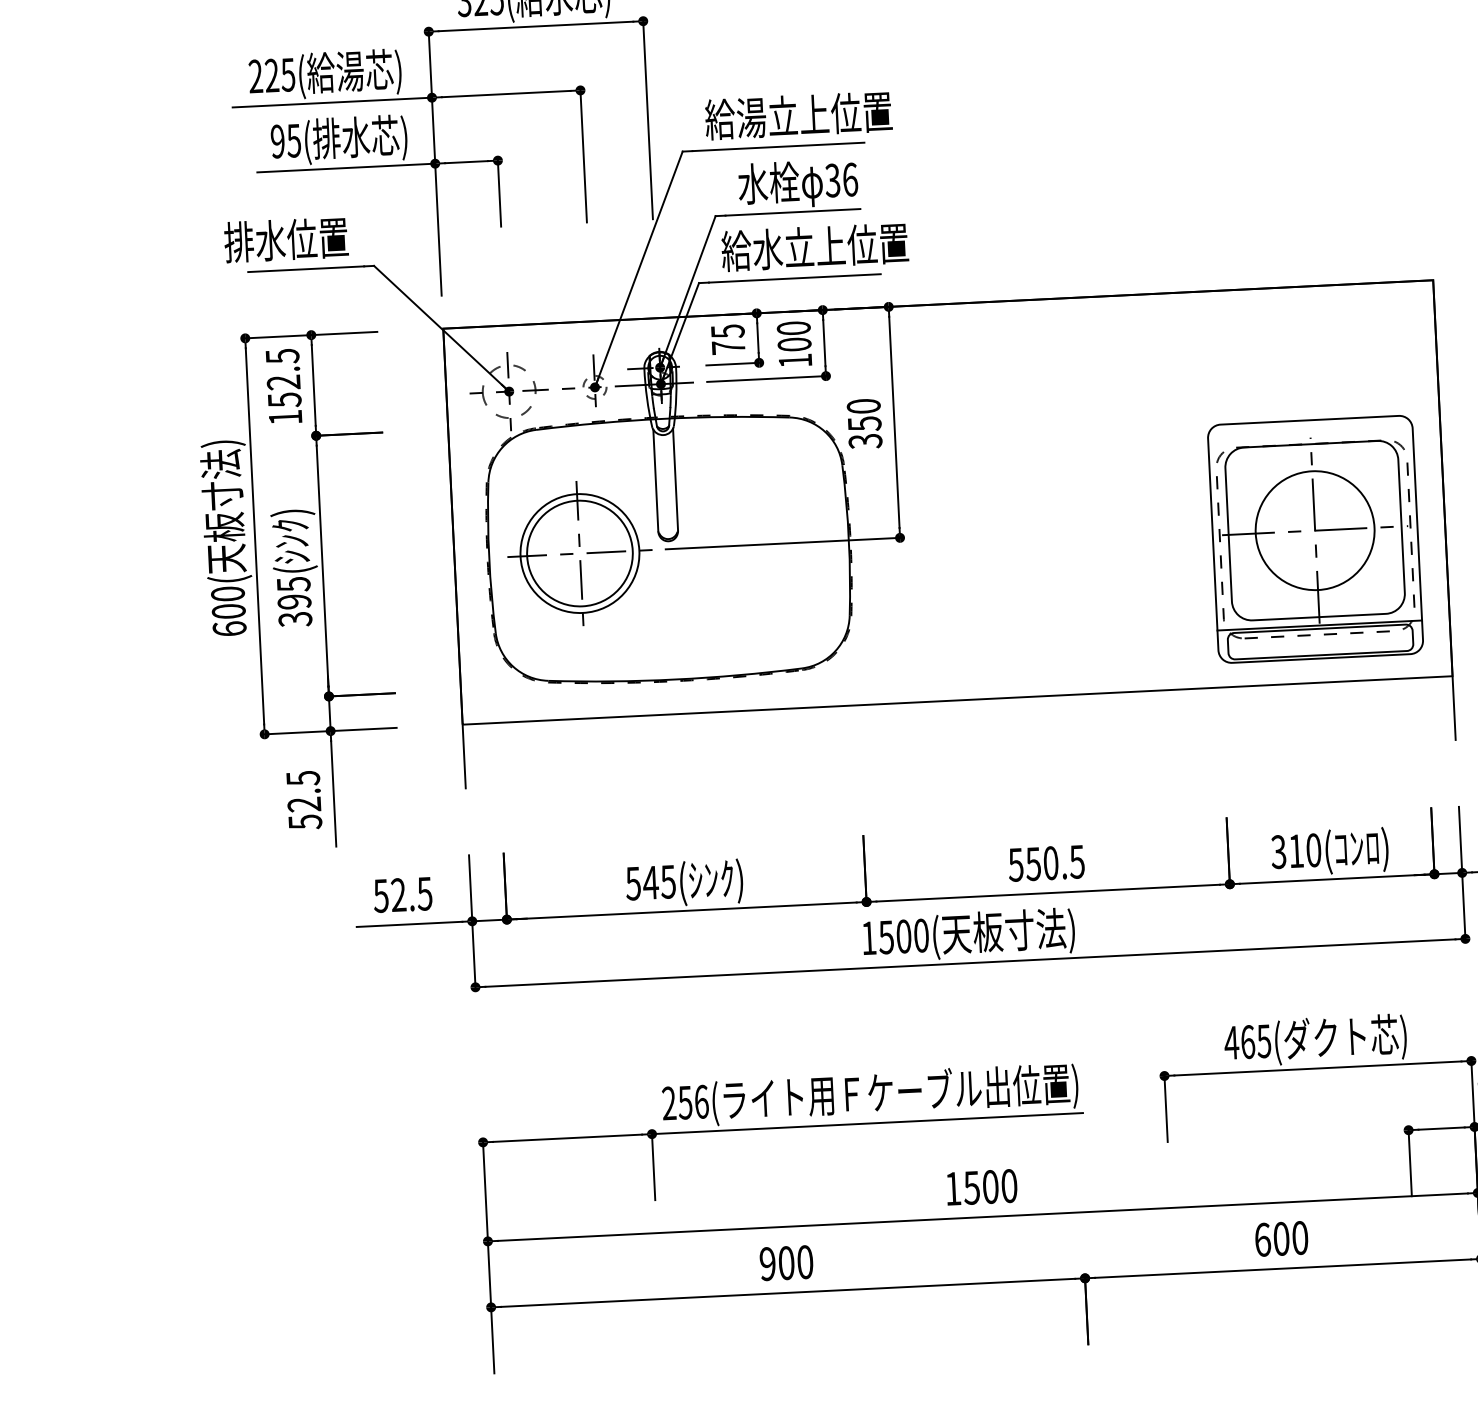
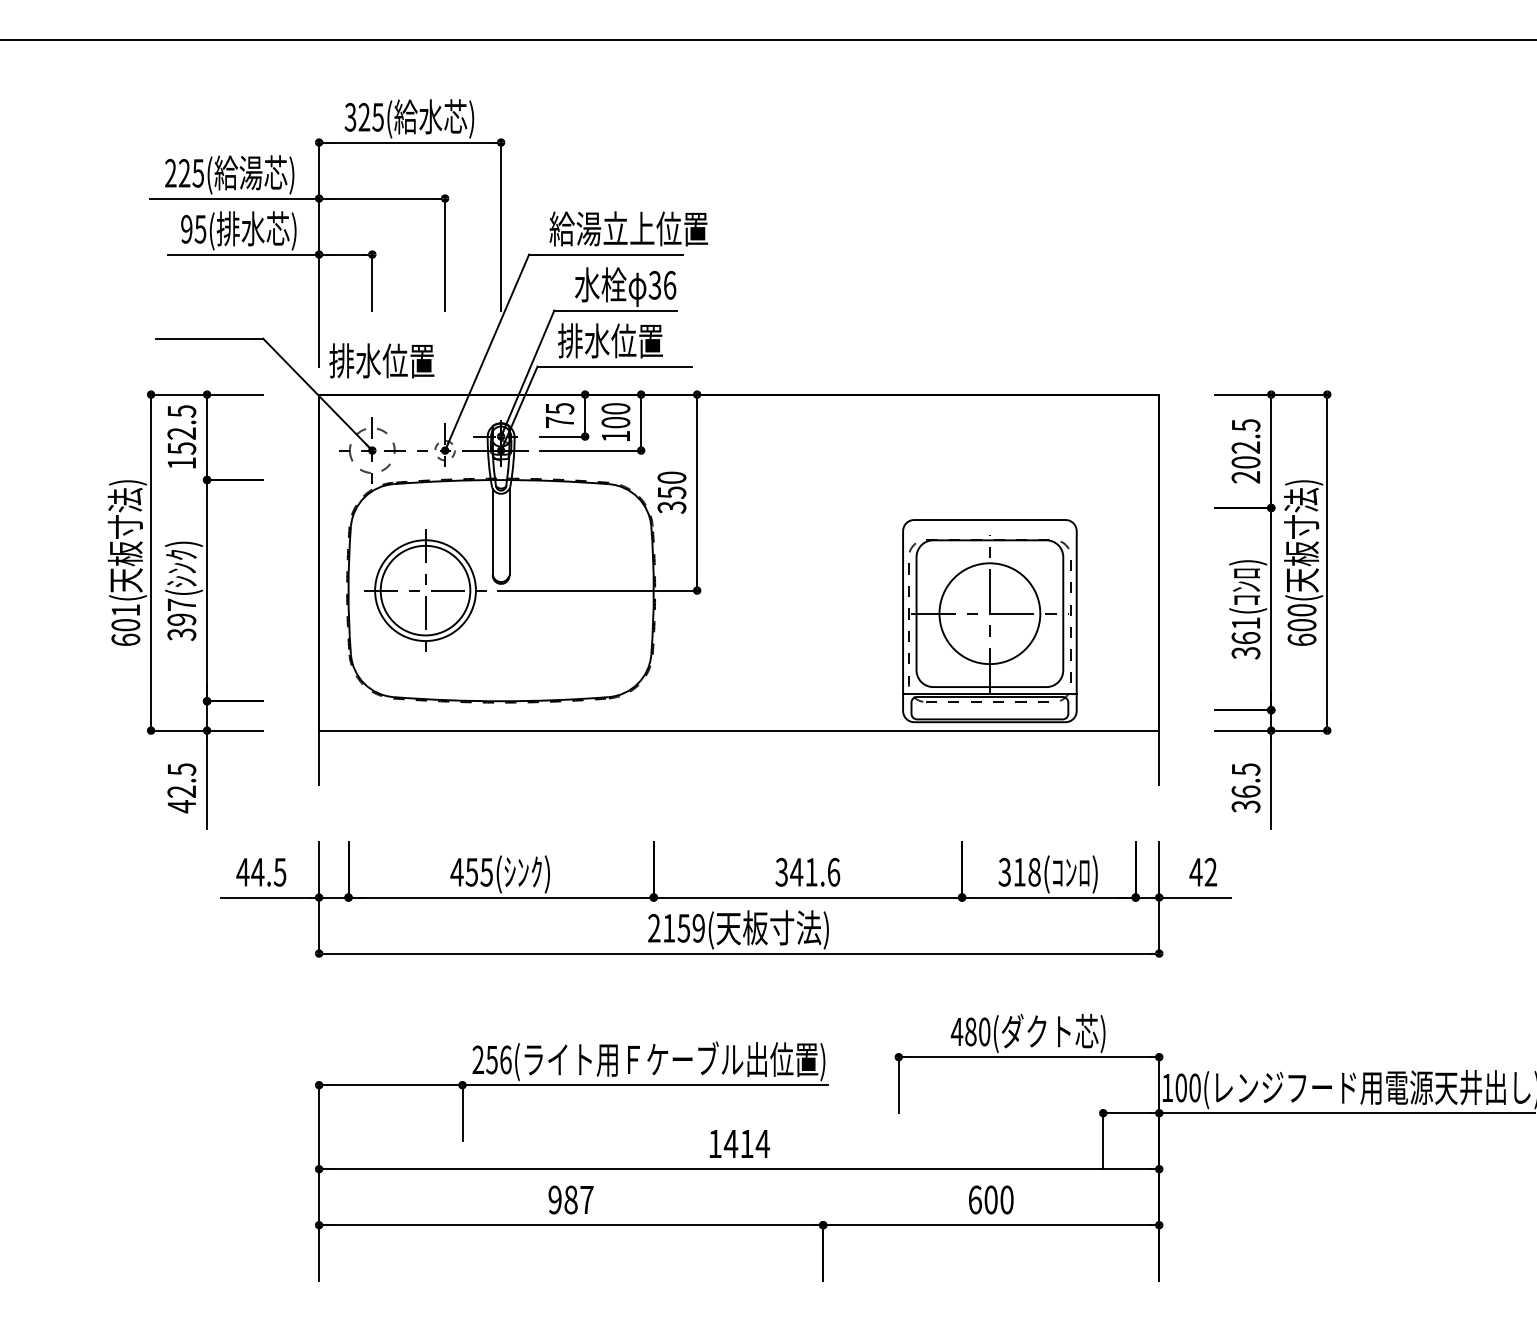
text: (285, 239) -> (381, 360), moved
text: (815, 246) -> (637, 340), 給水立上位置 -> 排水位置
part: (1315, 539) -> (989, 621), moved
text: (293, 583) -> (181, 604), 395( -> 397(
text: (227, 594) -> (125, 610), 600( -> 601(
text: (304, 821) -> (181, 806), 52.5 -> 42.5
text: (1313, 850) -> (1034, 872), 310( -> 318(
text: (1046, 862) -> (807, 871), 550.5 -> 341.6
text: (642, 883) -> (464, 872), 545( -> 455(
text: (389, 894) -> (250, 871), 52.5 -> 44.5
text: (895, 936) -> (676, 927), 1500( -> 2159(
text: (1255, 1041) -> (977, 1031), 465( -> 480(
text: (990, 1186) -> (746, 1143), 1500 -> 1414
text: (795, 1262) -> (578, 1199), 900 -> 987

